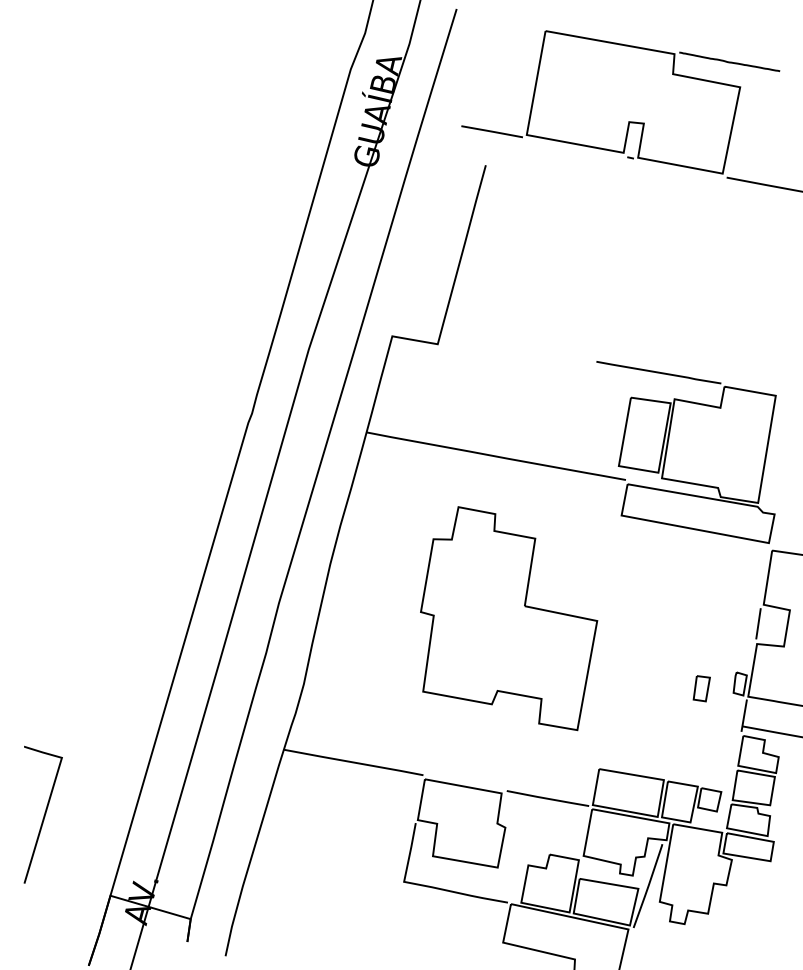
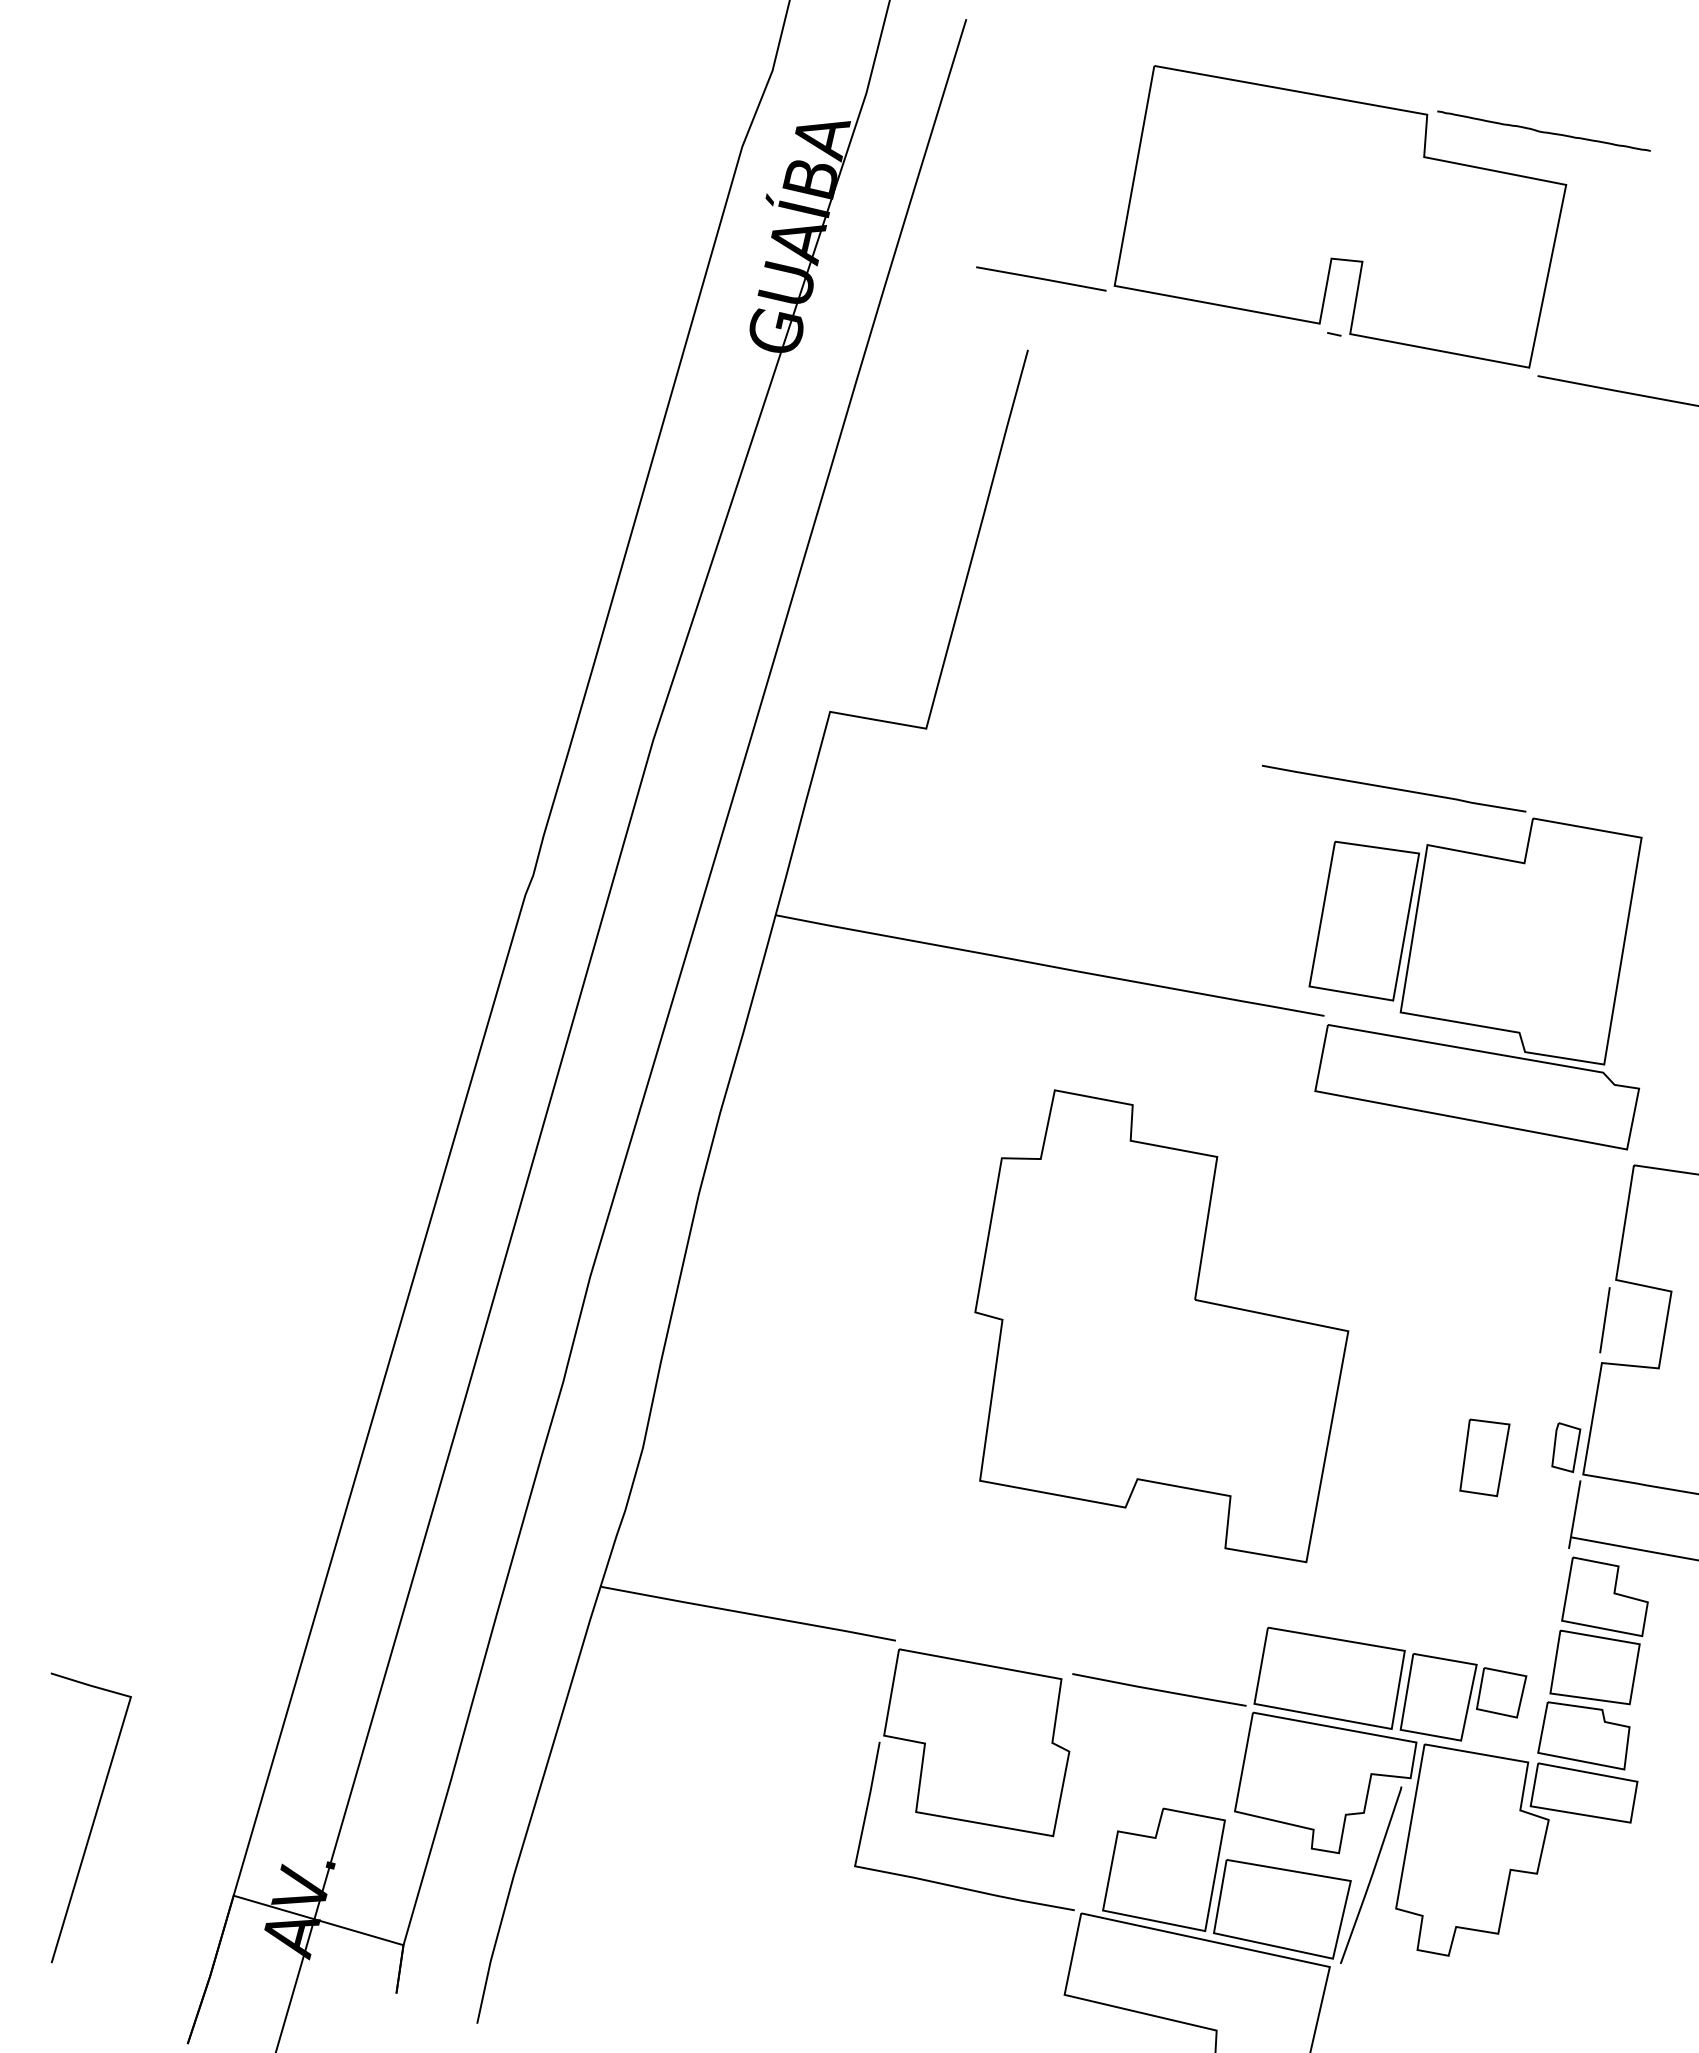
part: (509, 618) -> (1162, 1325), moved
part: (701, 688) -> (1484, 1457), size x1.43
line: (43, 815) -> (91, 1818), moved

